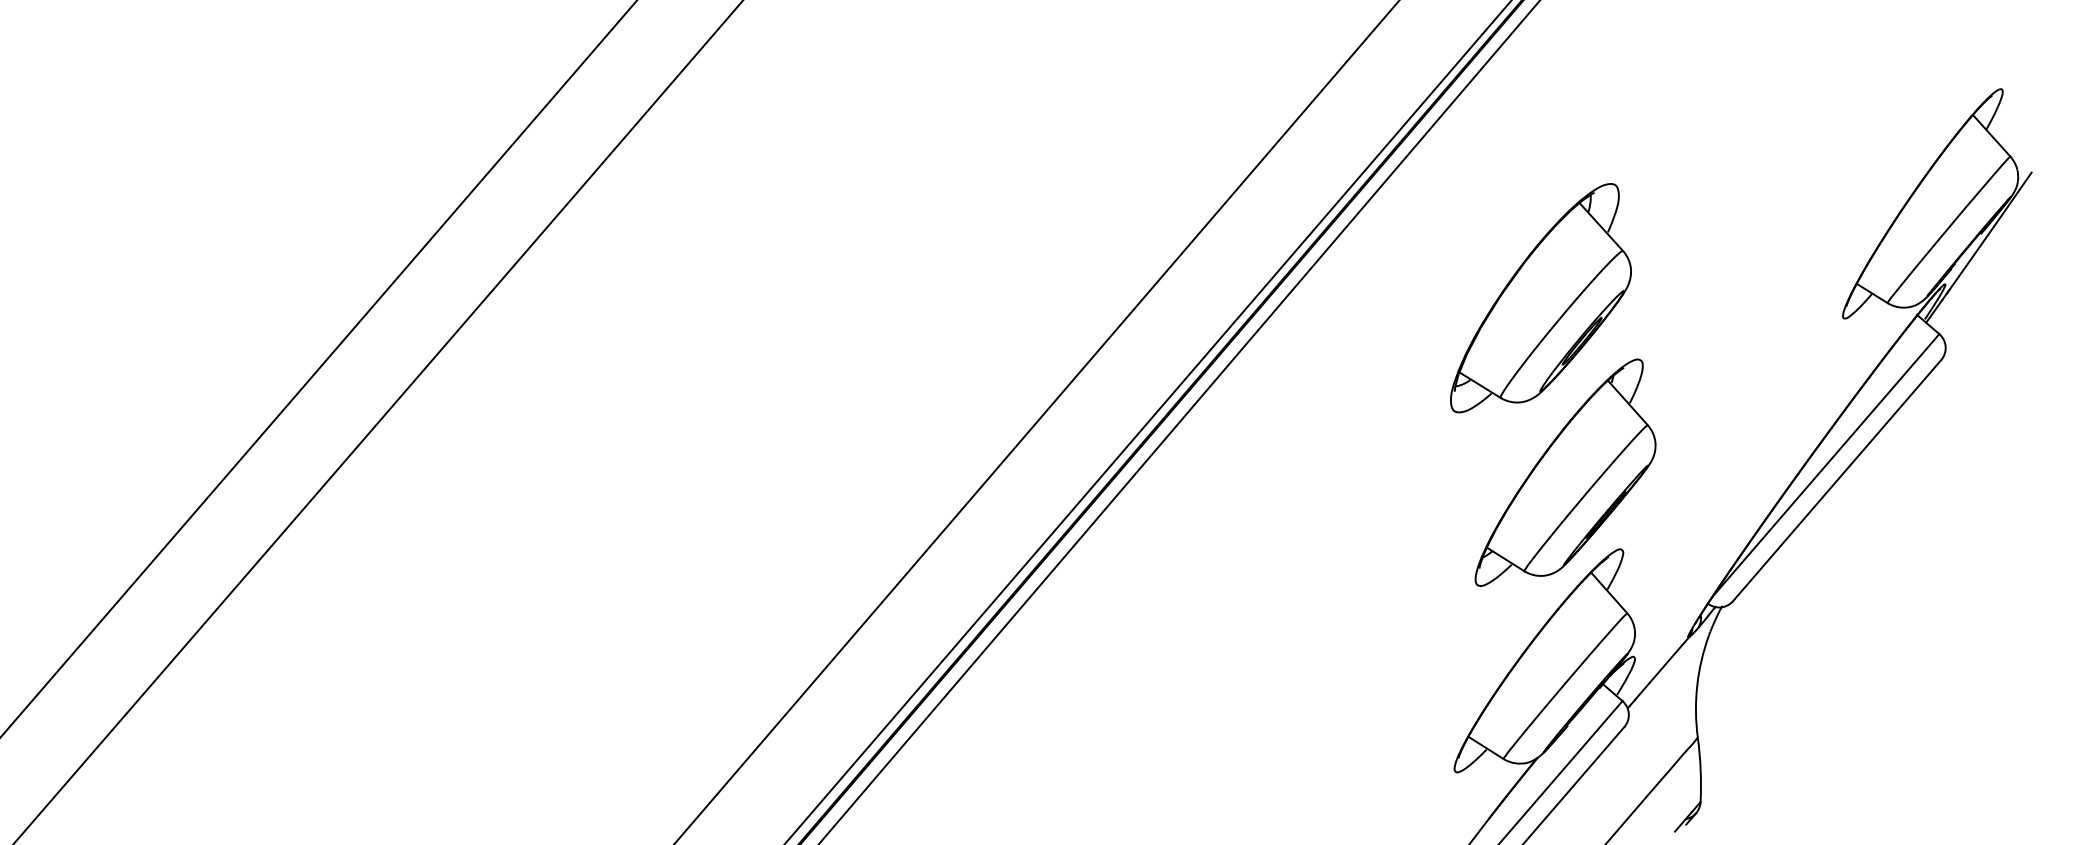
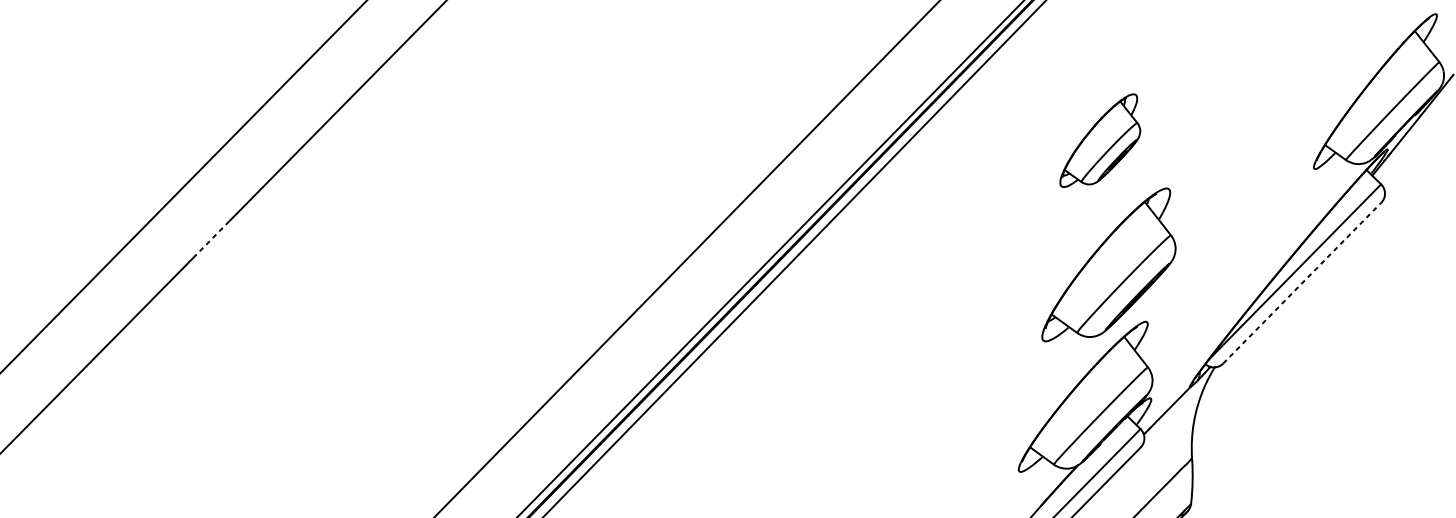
part: (1540, 298) -> (1100, 140), size x0.6
line: (1837, 480) -> (1302, 283), solid -> dashed
line: (295, 518) -> (211, 239), solid -> dashed

